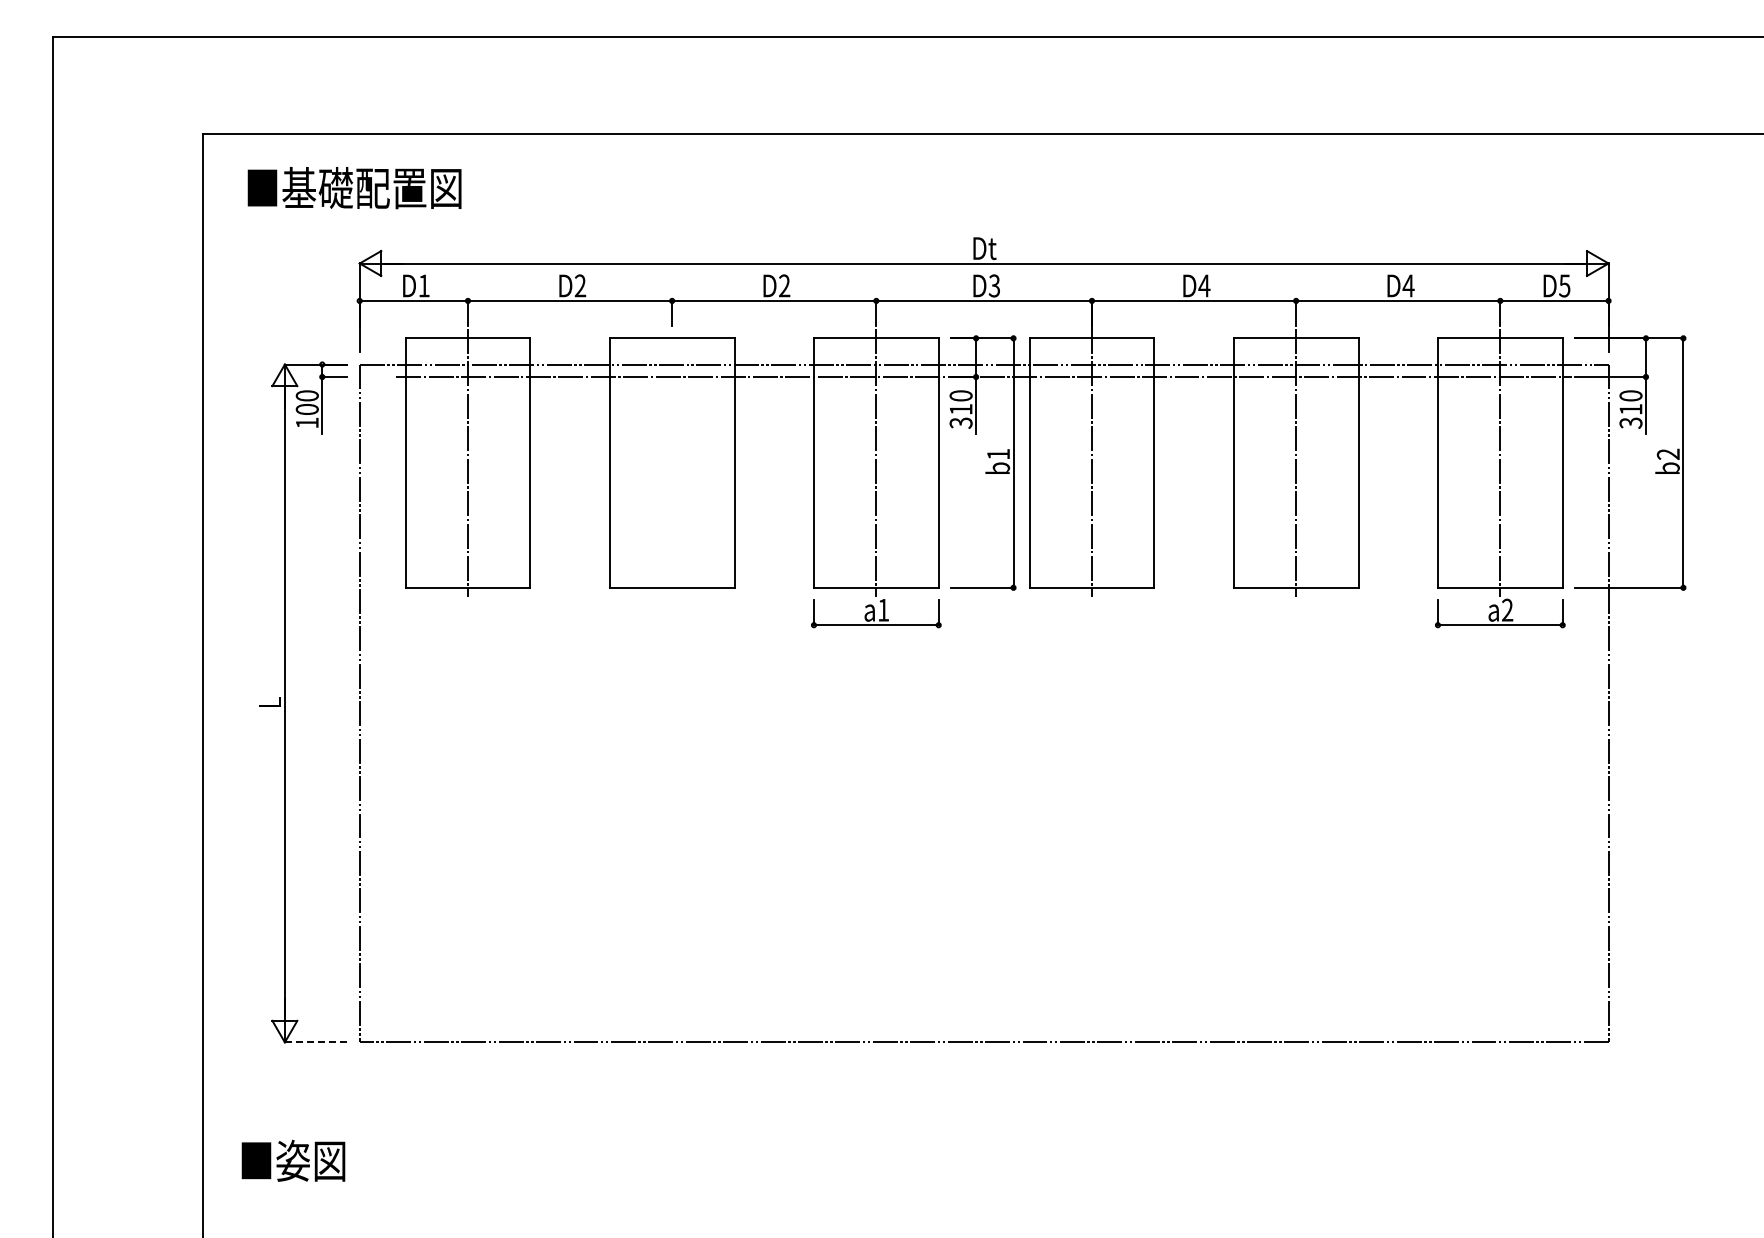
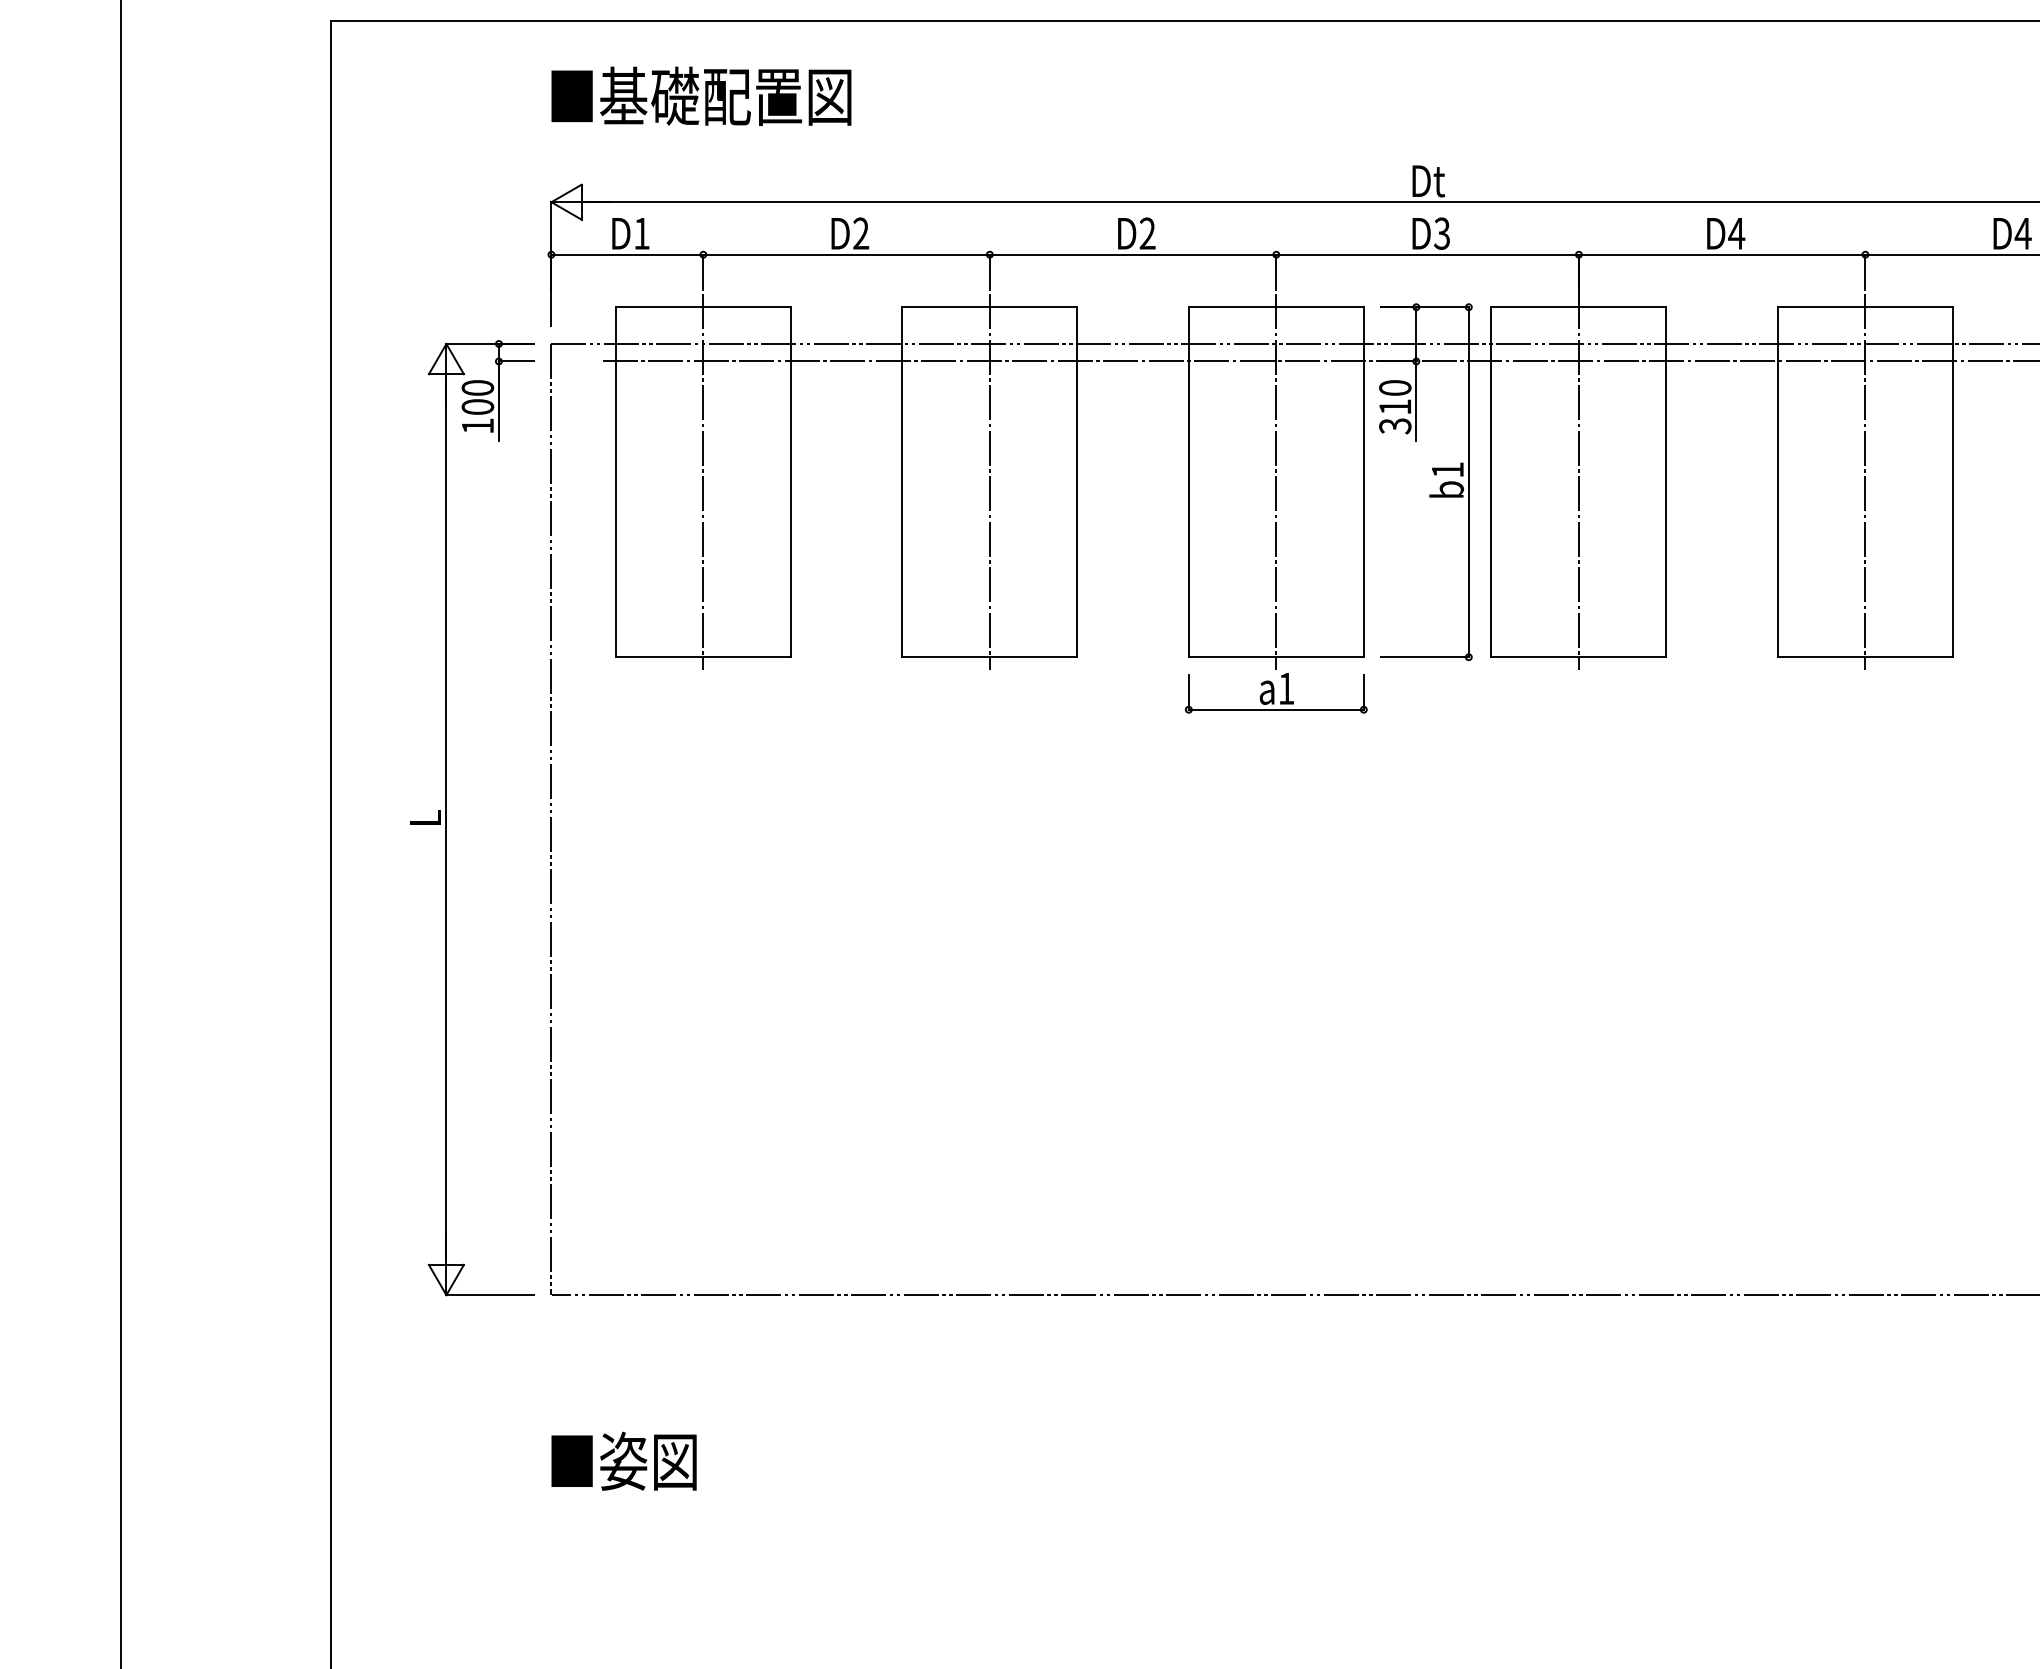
text: (354, 188) -> (701, 96), moved
line: (672, 463) -> (990, 482), added
line: (315, 1042) -> (489, 1295), dashed -> solid
text: (293, 1160) -> (624, 1460), moved

